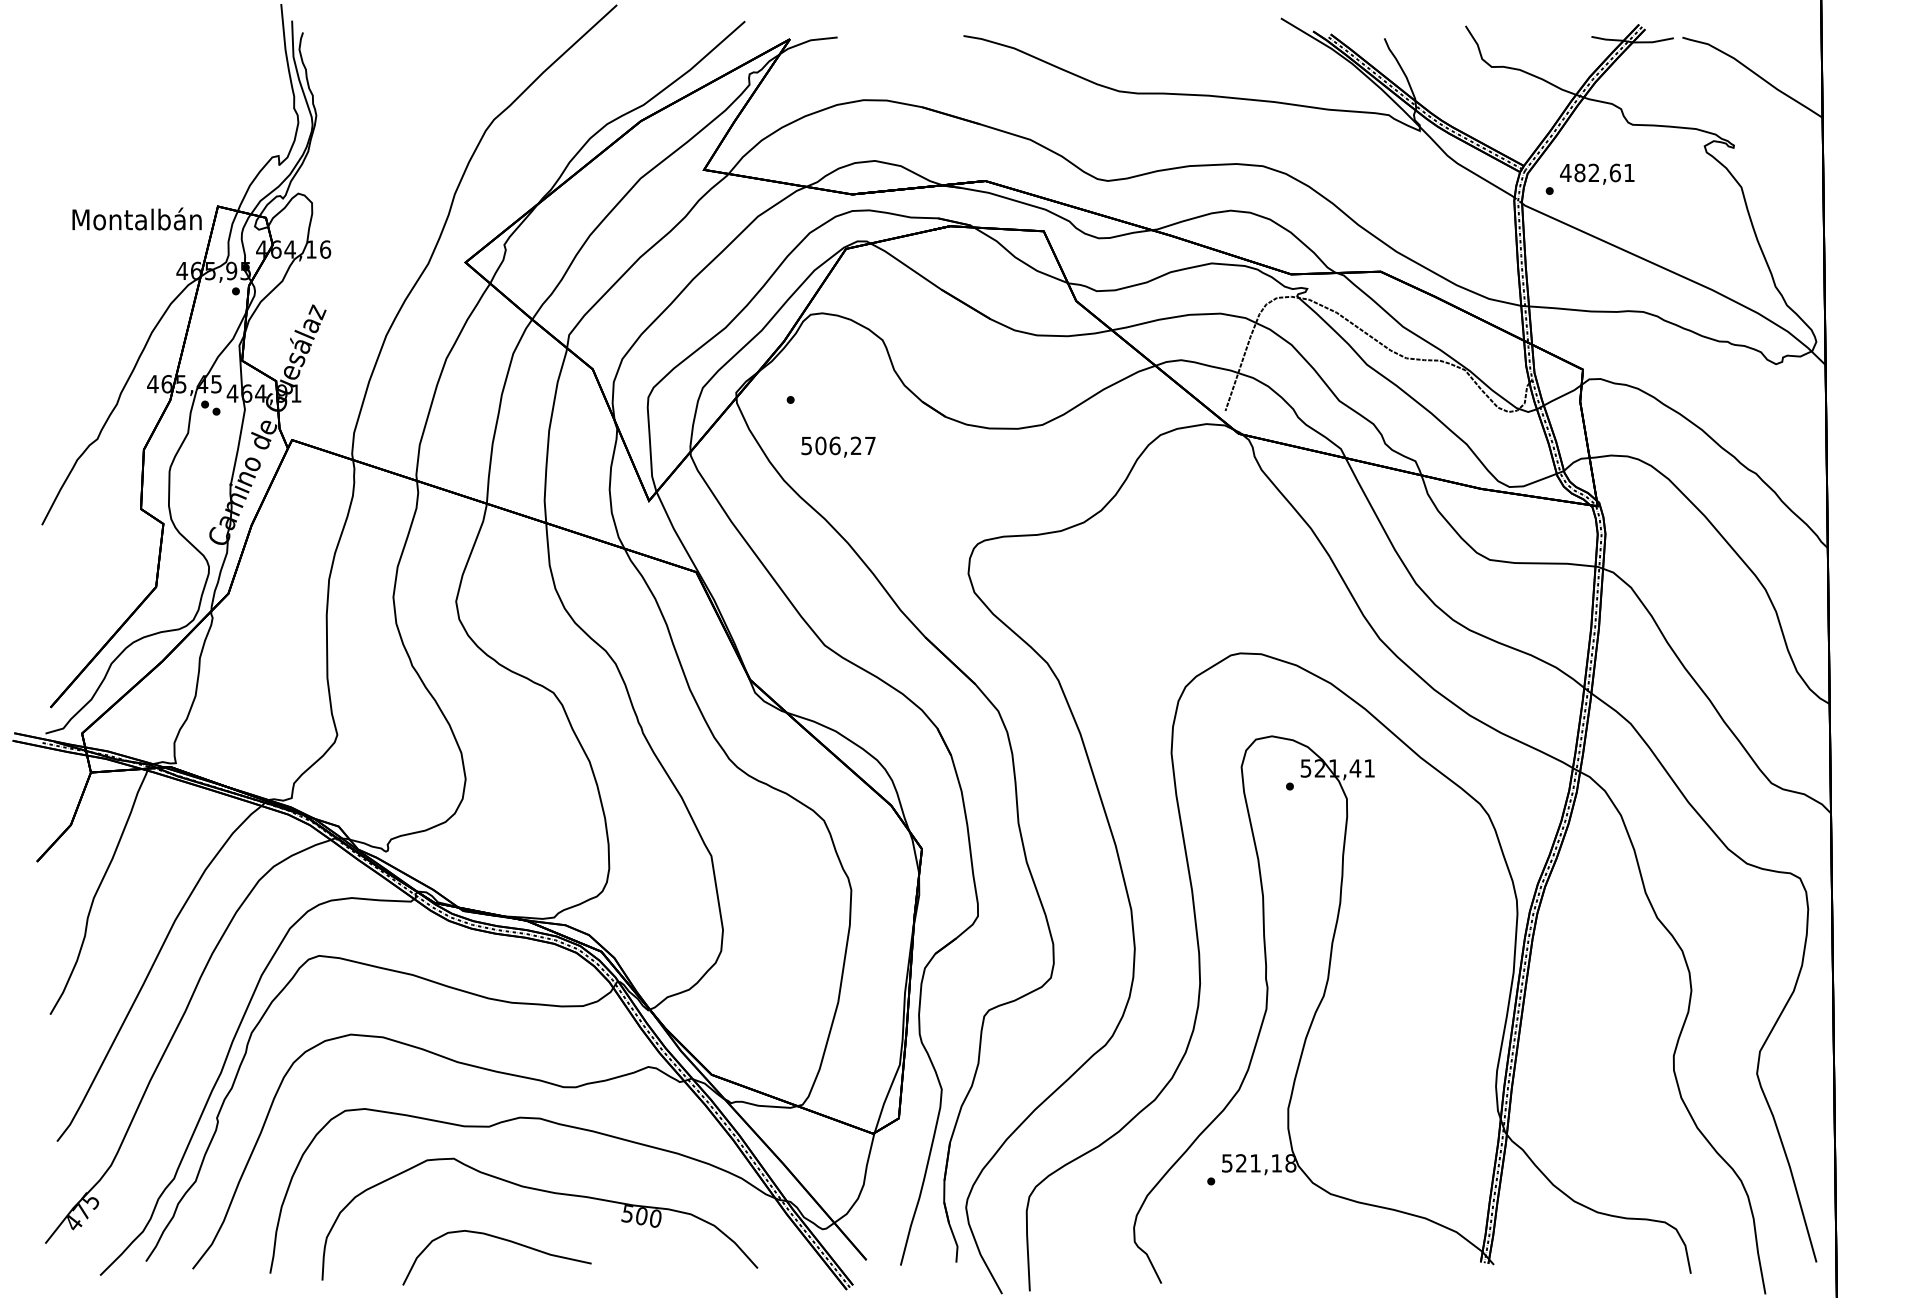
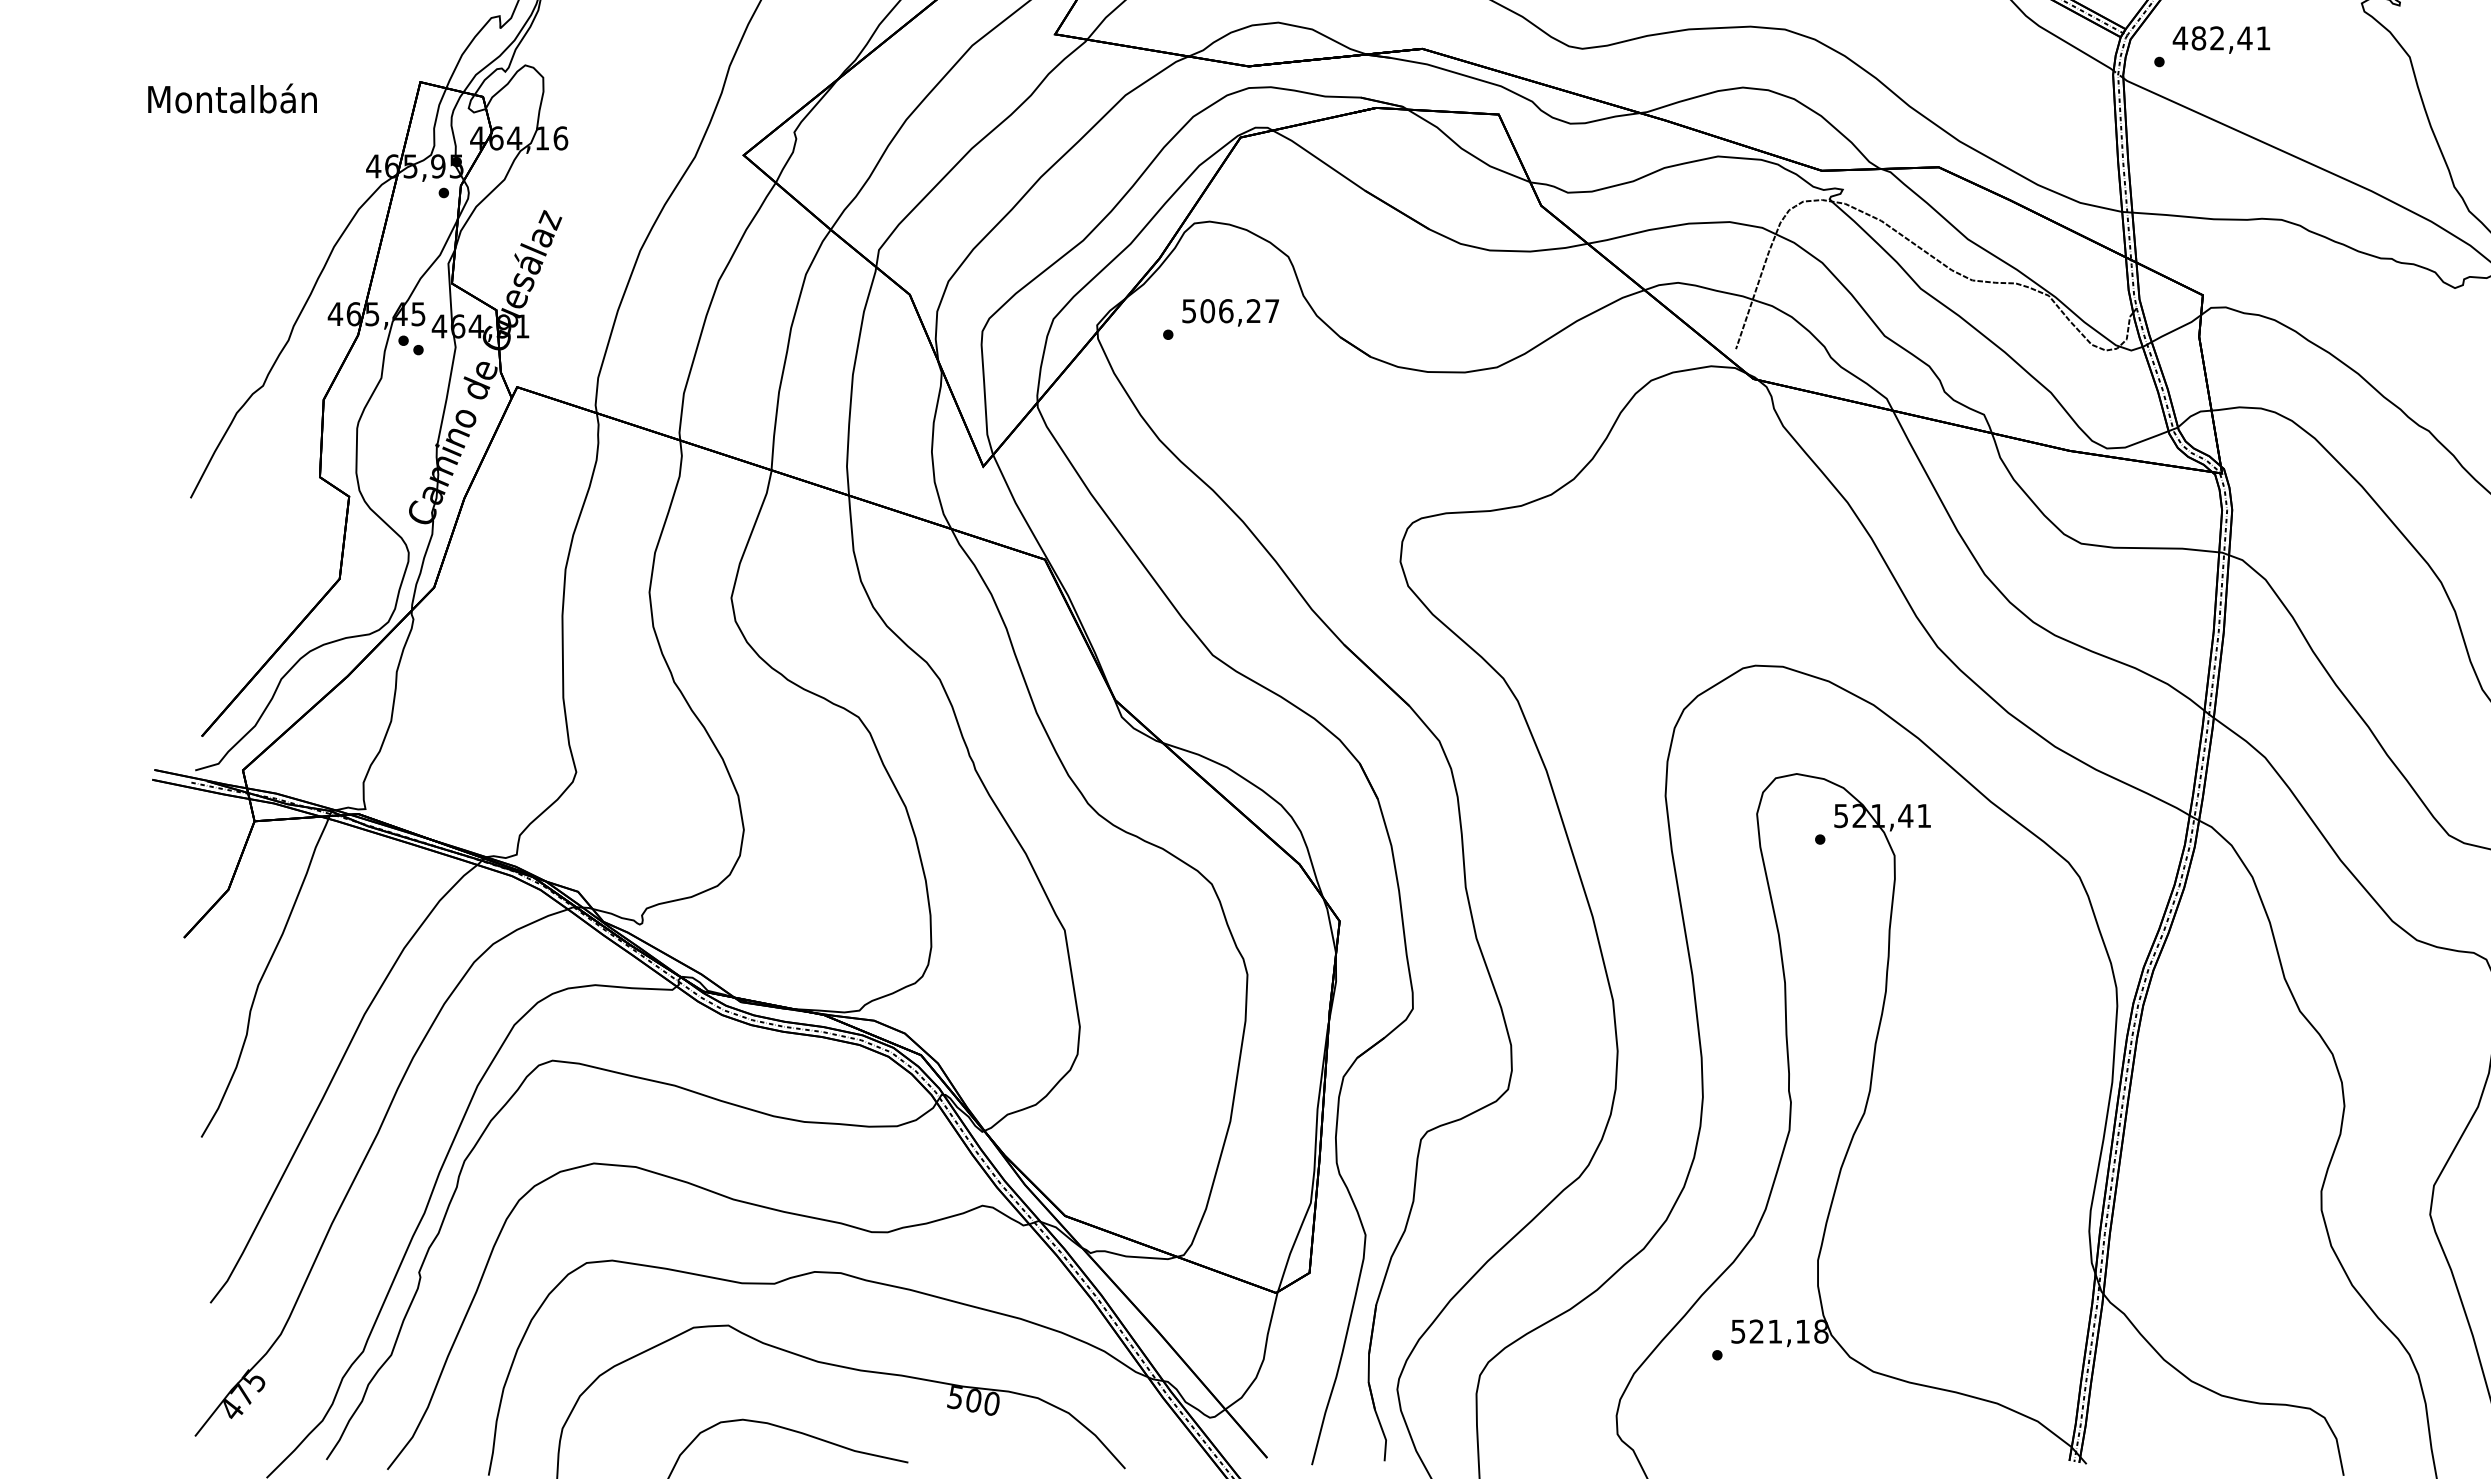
text: (1615, 172) -> (2245, 37), 482,61 -> 482,41
text: (136, 218) -> (231, 97), moved
text: (838, 446) -> (1230, 311), moved

